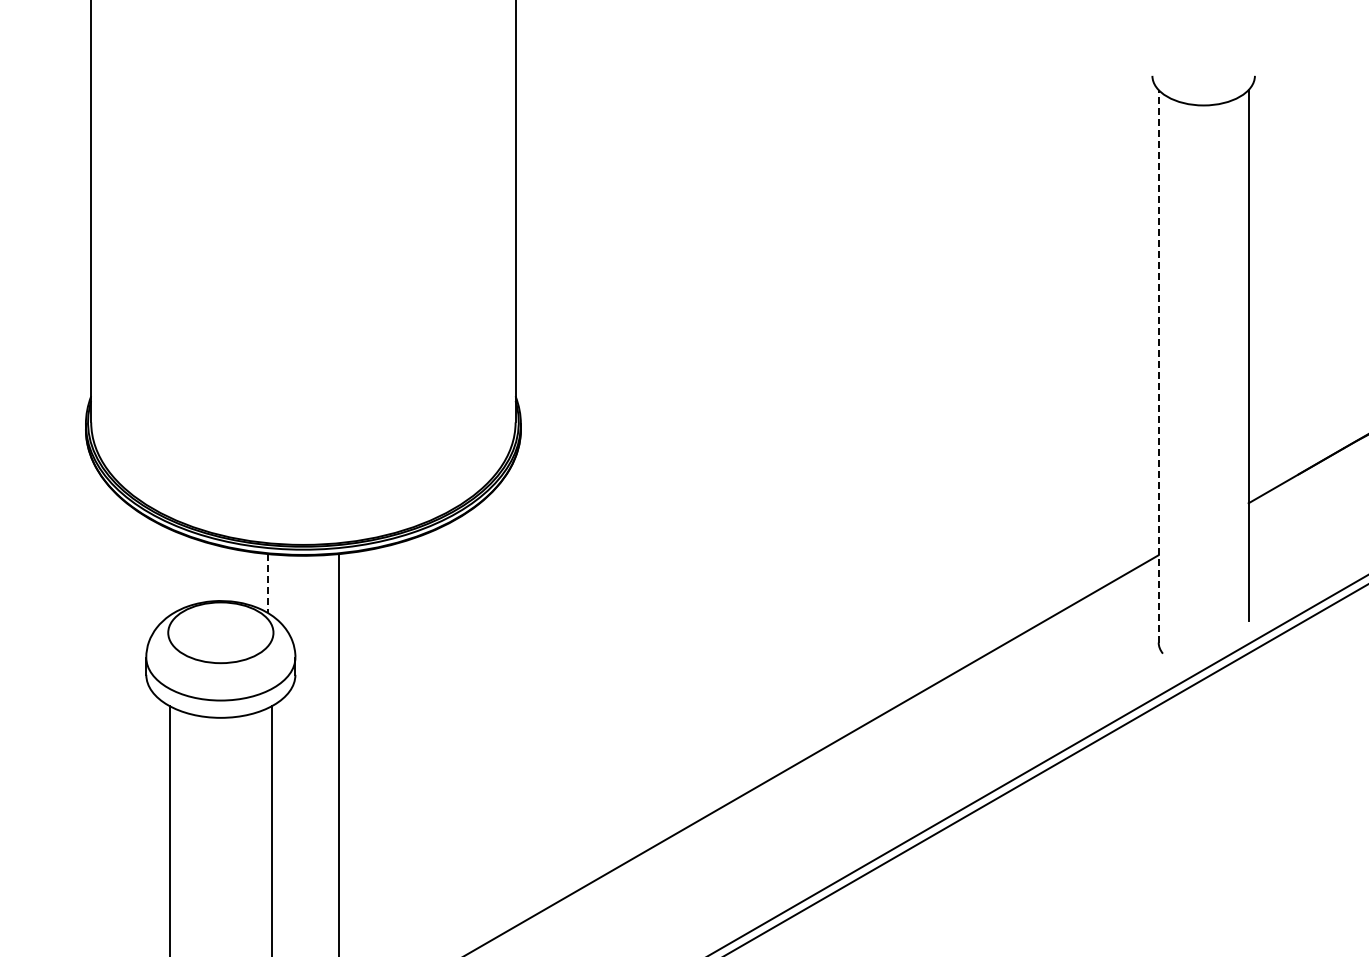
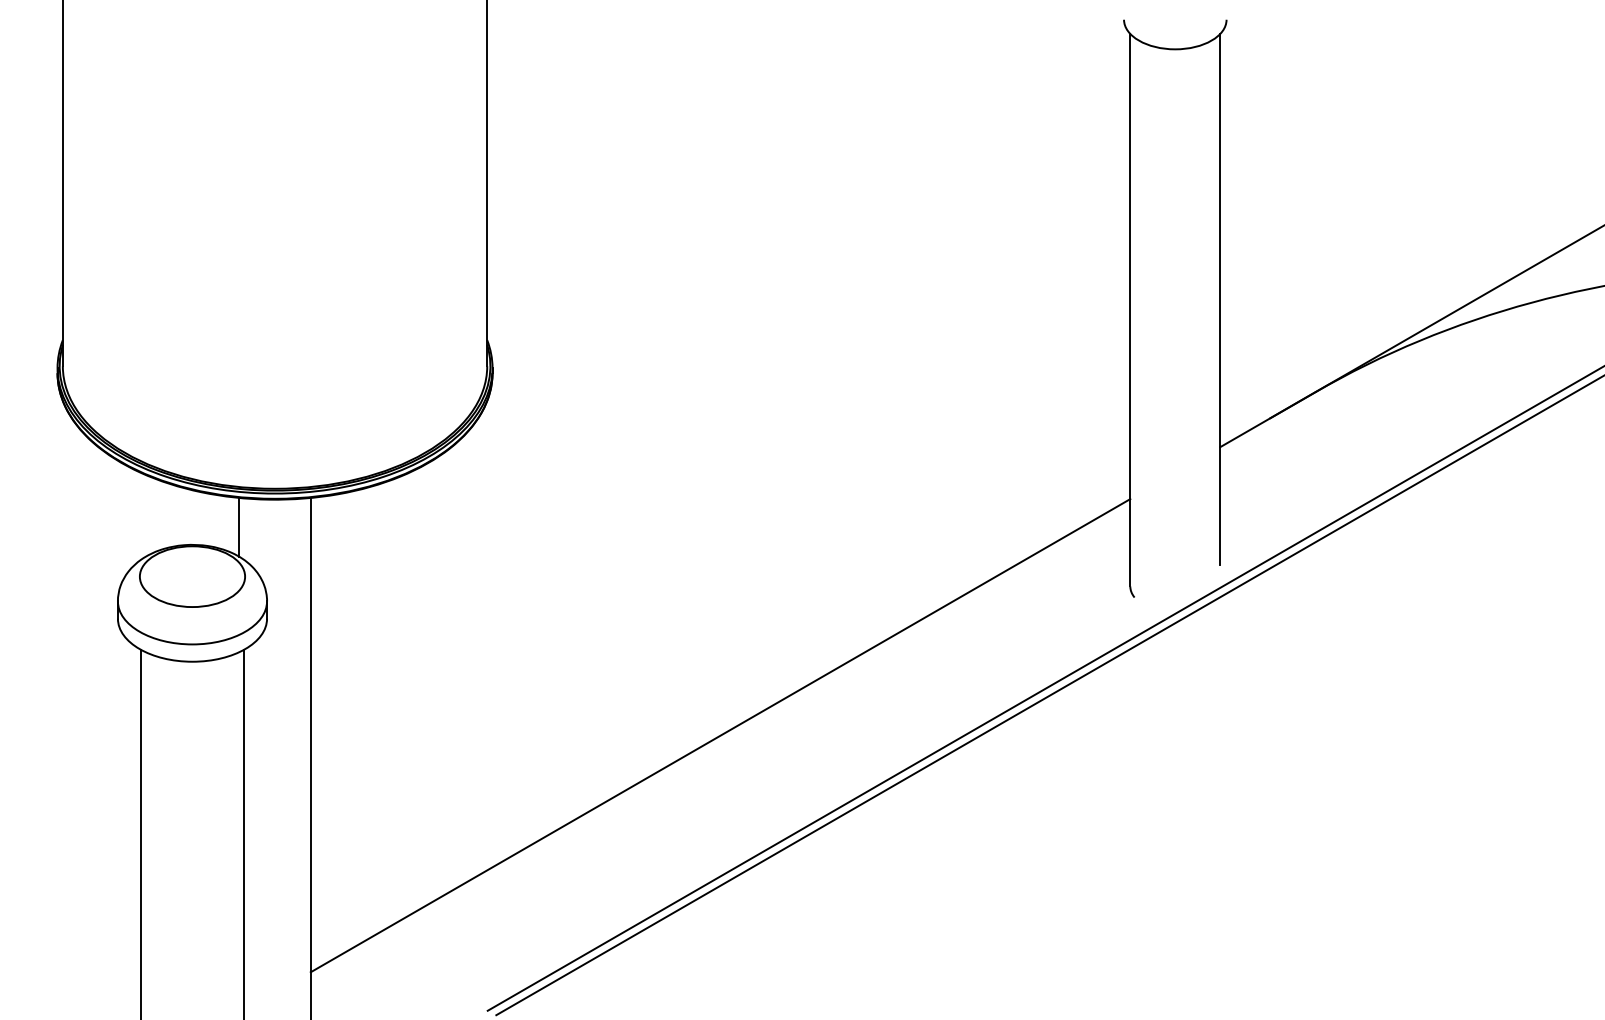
line: (1158, 365) -> (1130, 309), dashed -> solid
line: (267, 583) -> (239, 527), dashed -> solid

